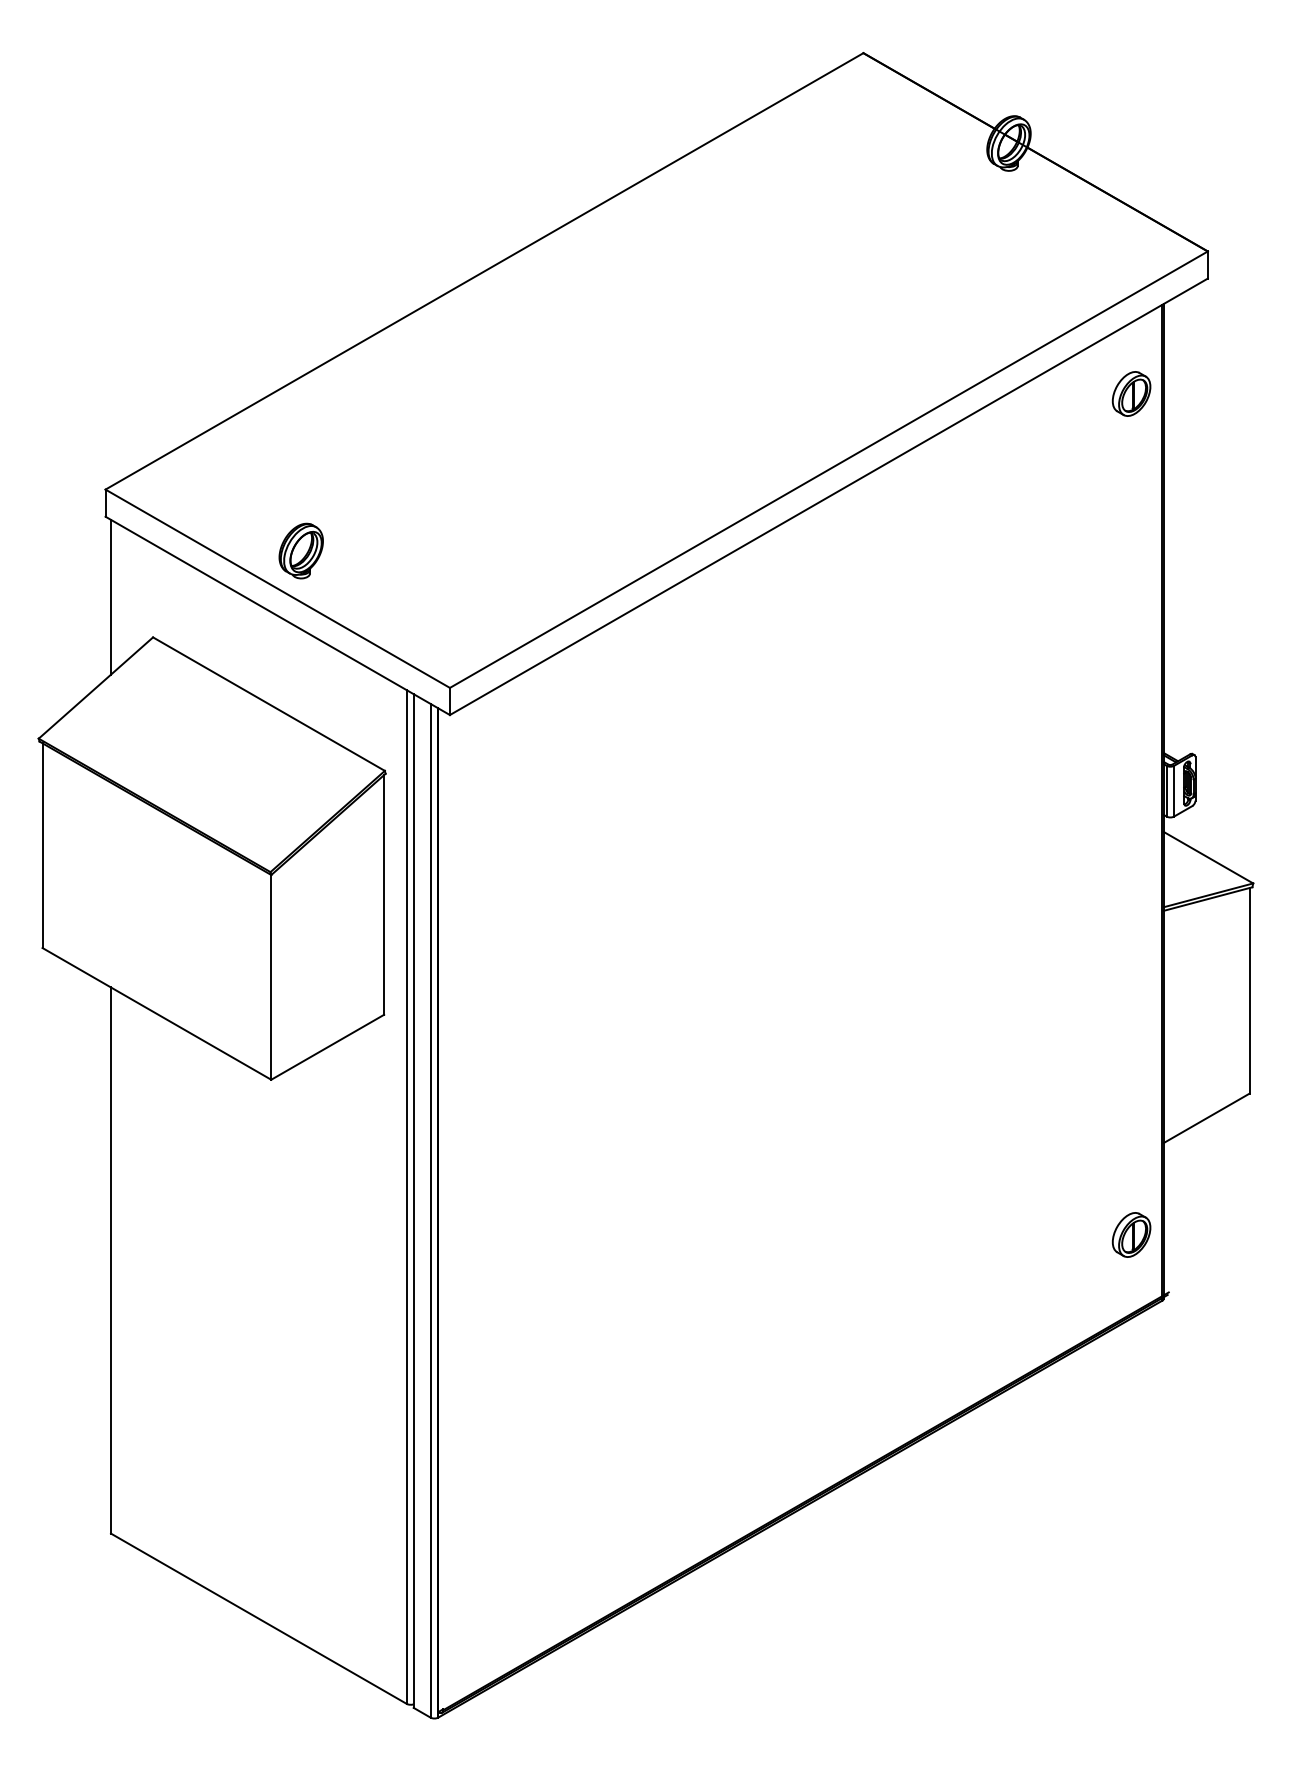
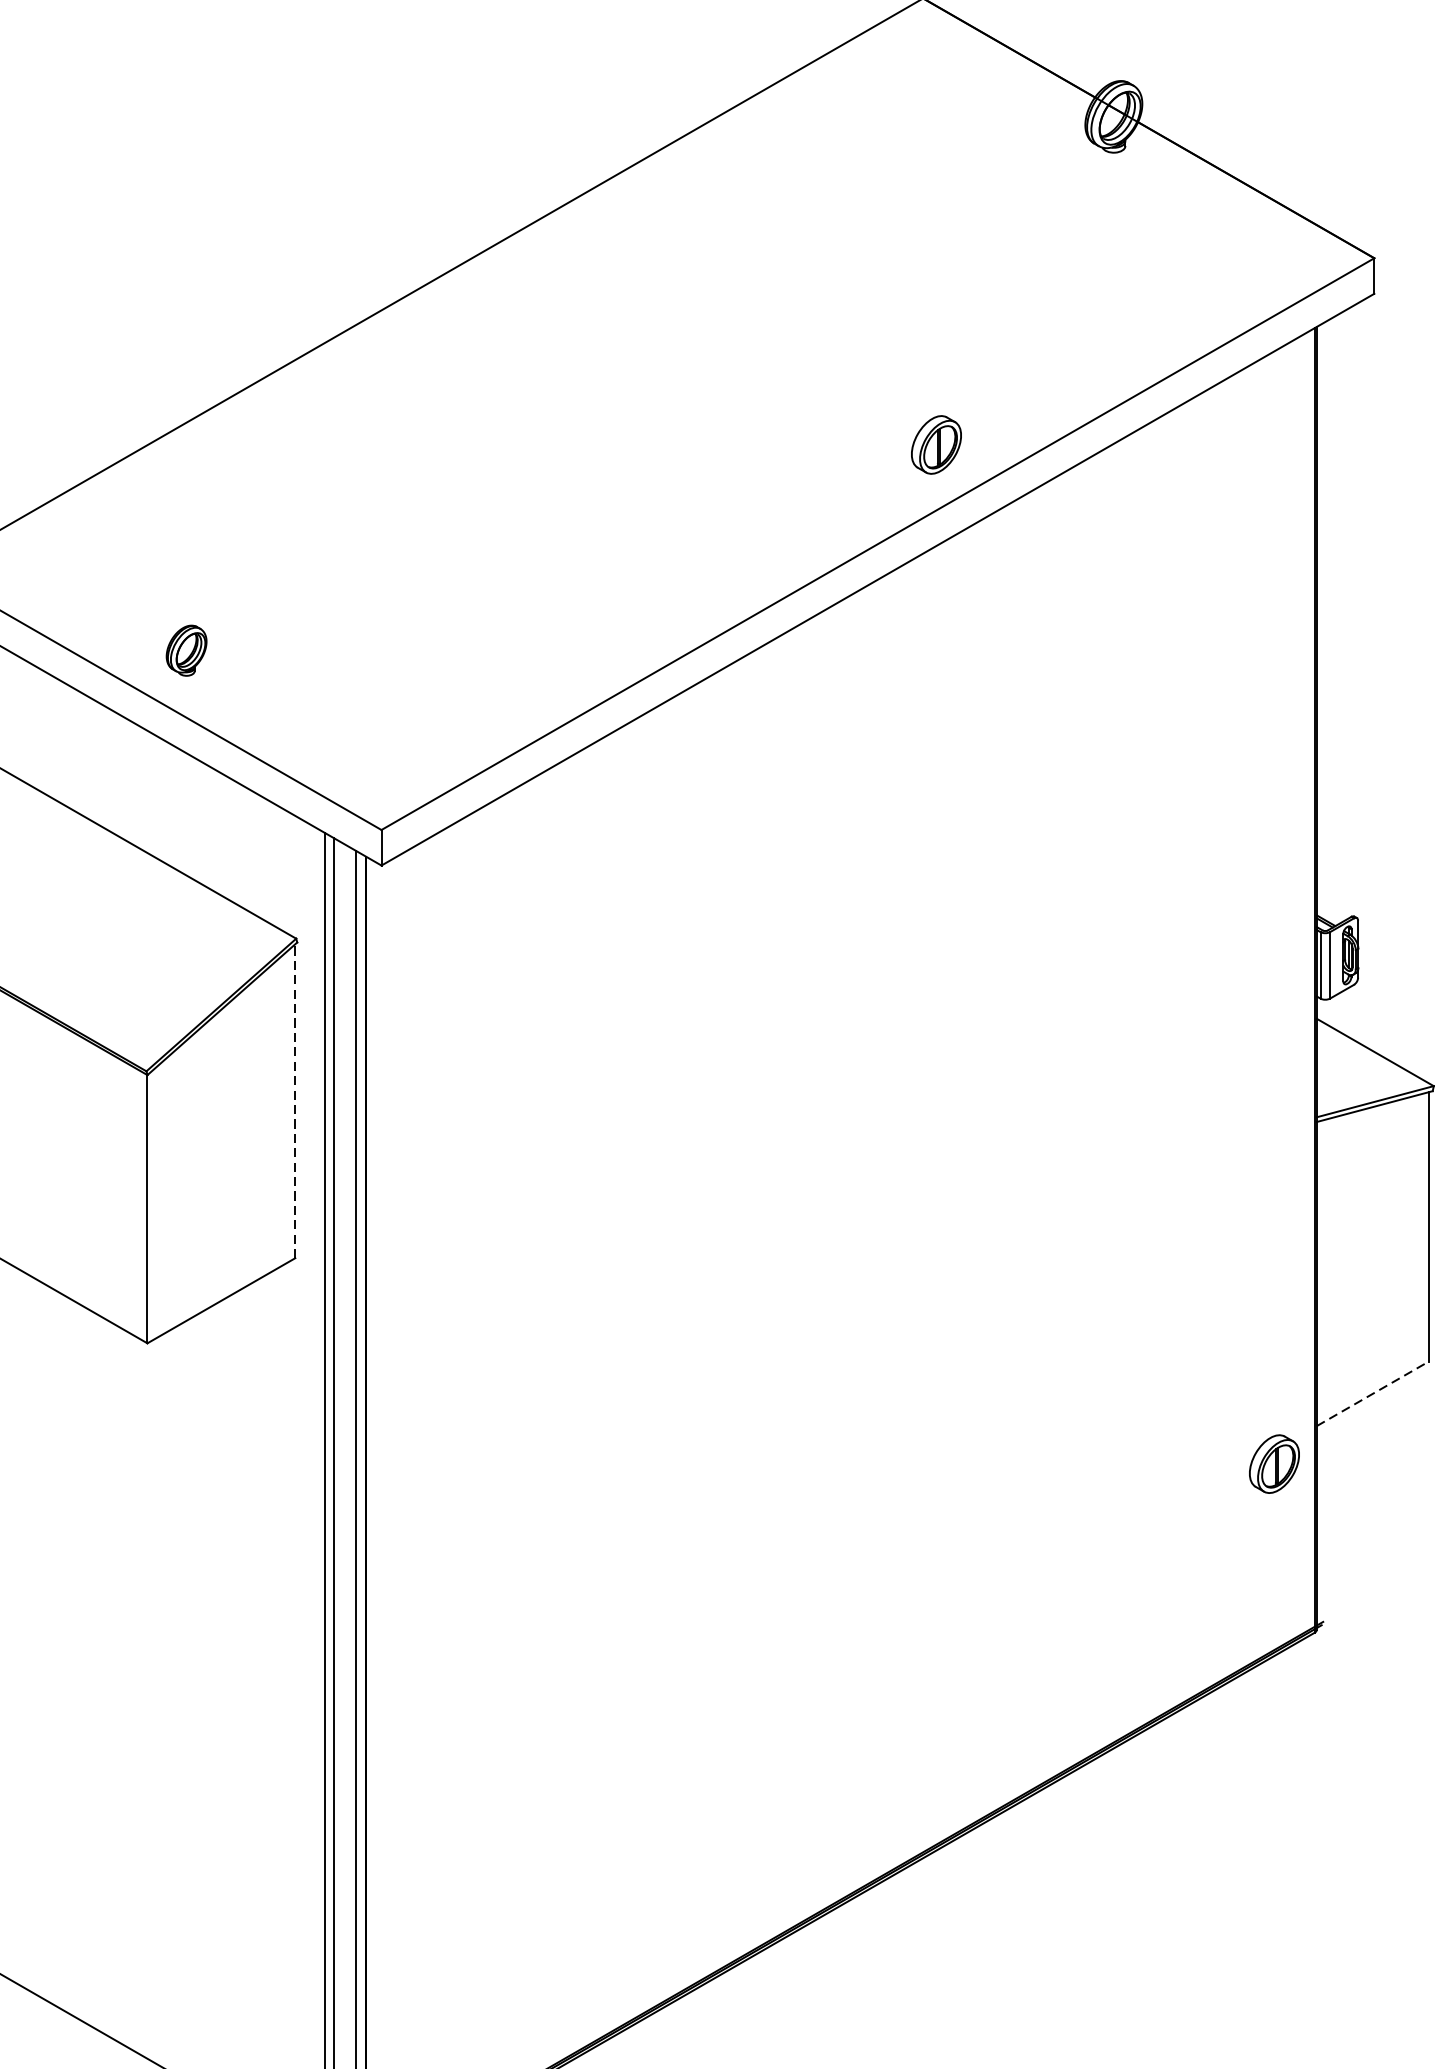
part: (1131, 393) -> (936, 444), moved
part: (300, 550) -> (185, 649), size x0.7
line: (384, 894) -> (295, 1100), solid -> dashed
line: (1207, 1118) -> (1373, 1394), solid -> dashed
part: (1131, 1234) -> (1274, 1463), moved

